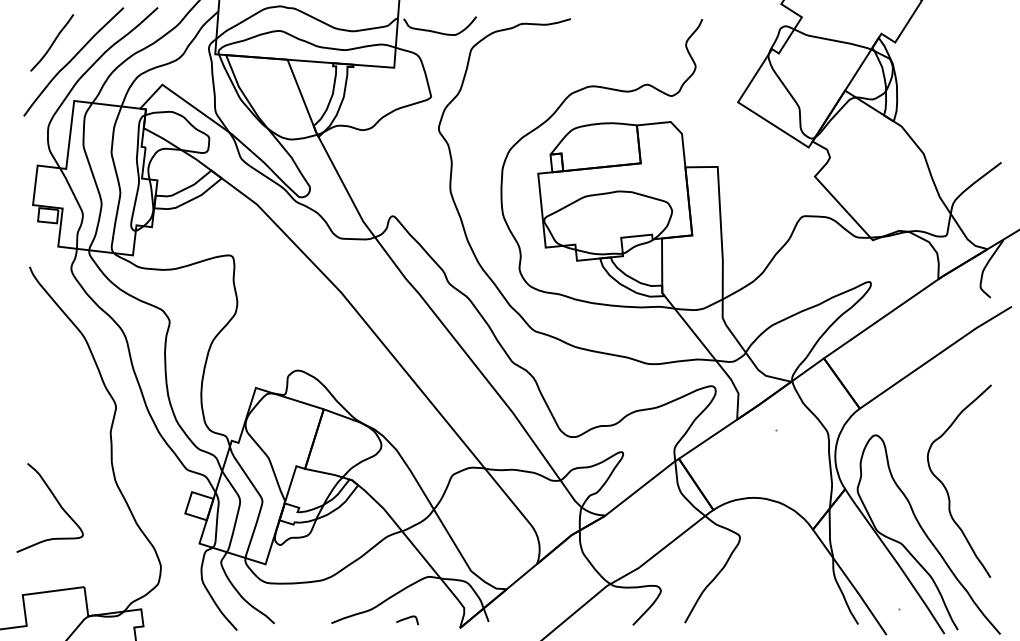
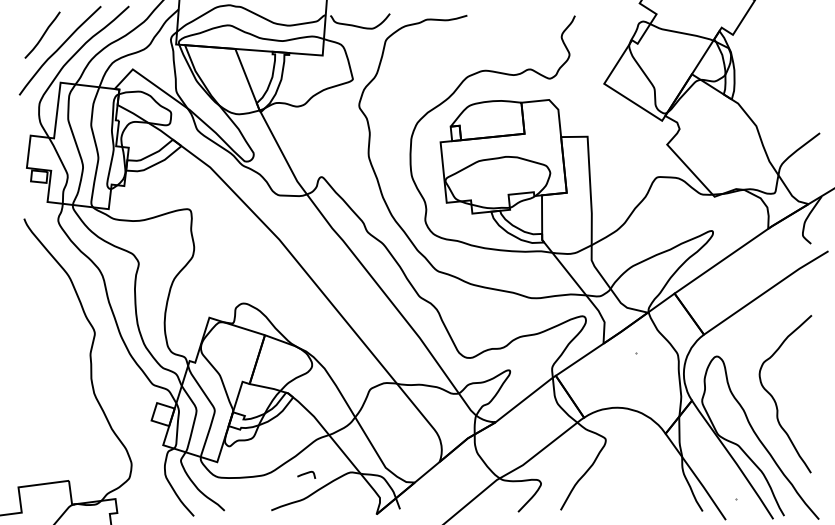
curve: (55, 501) -> (45, 410), removed
curve: (407, 619) -> (306, 474), moved

